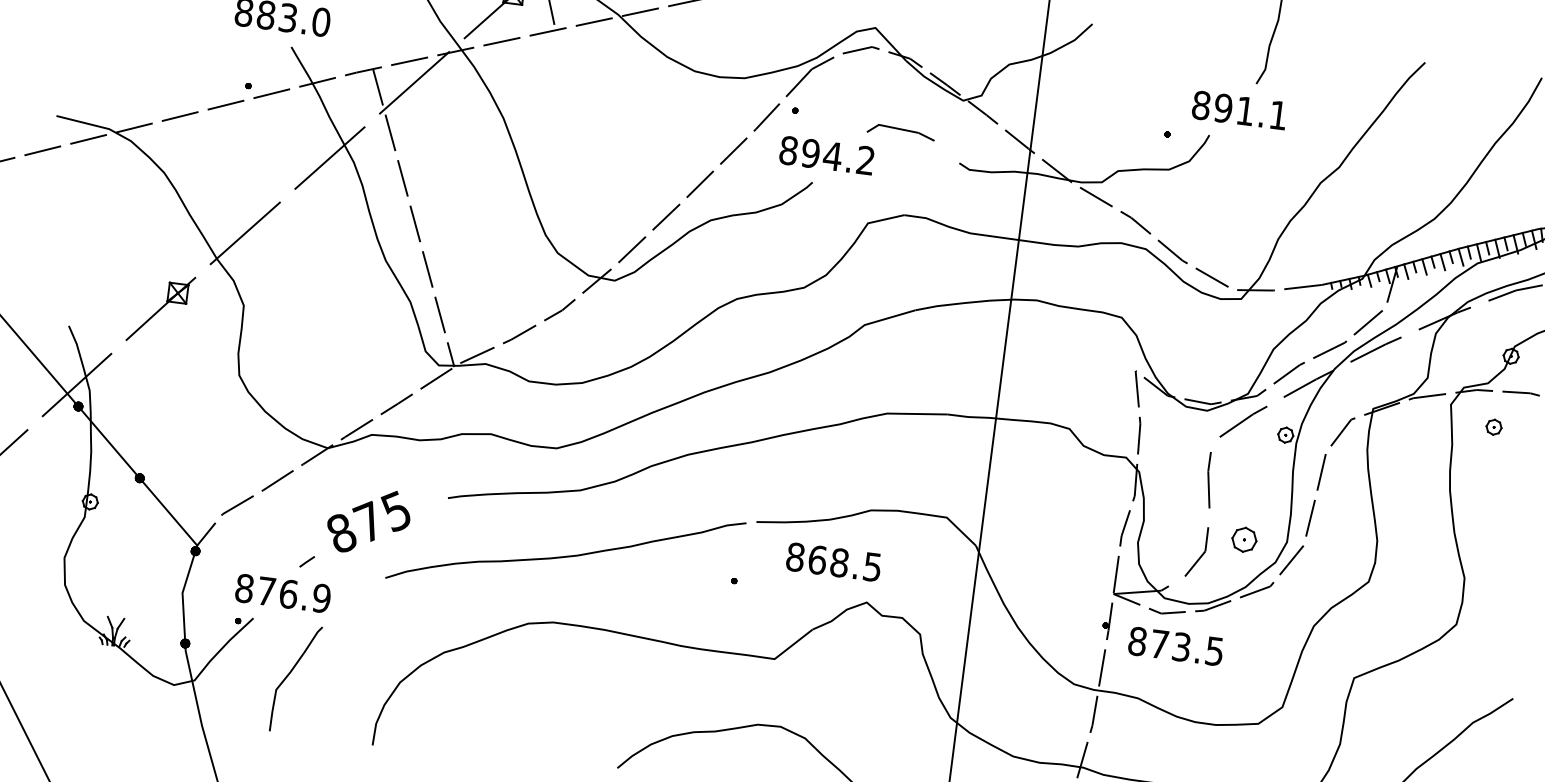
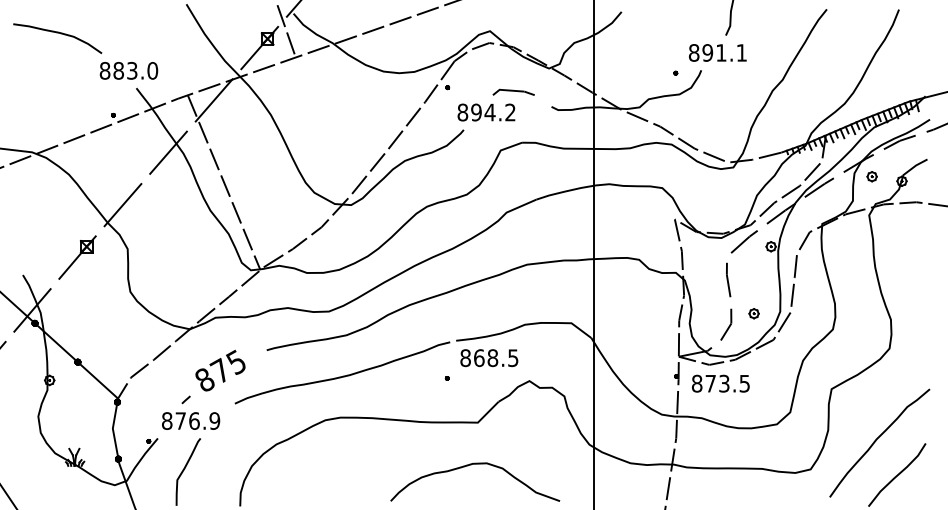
text: (826, 155) -> (486, 112), moved
part: (1493, 426) -> (871, 176), moved
part: (1243, 539) -> (753, 313), size x0.62
text: (834, 562) -> (489, 358), moved
text: (284, 592) -> (191, 420), moved

